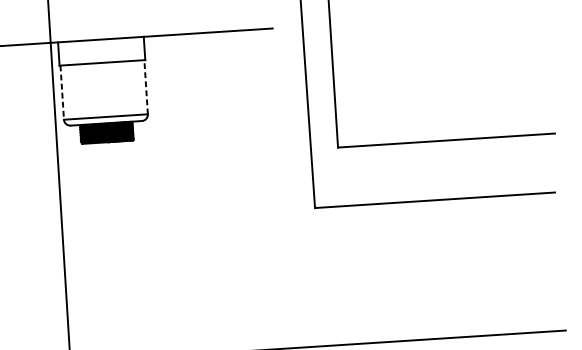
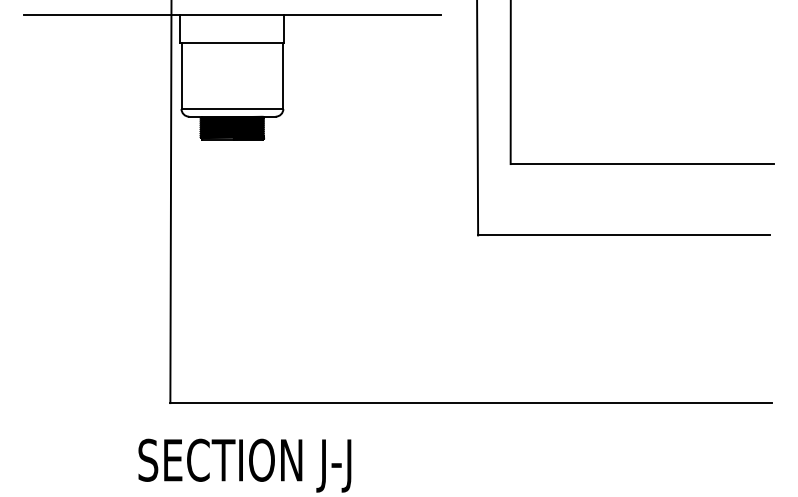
line: (146, 87) -> (283, 76), dashed -> solid
line: (62, 92) -> (181, 76), dashed -> solid

